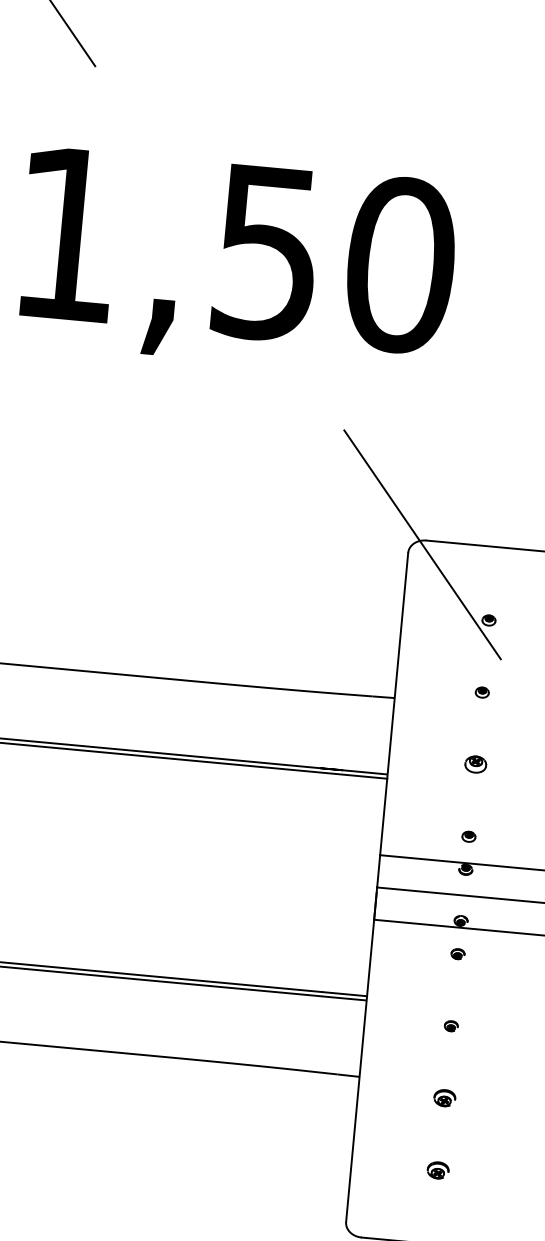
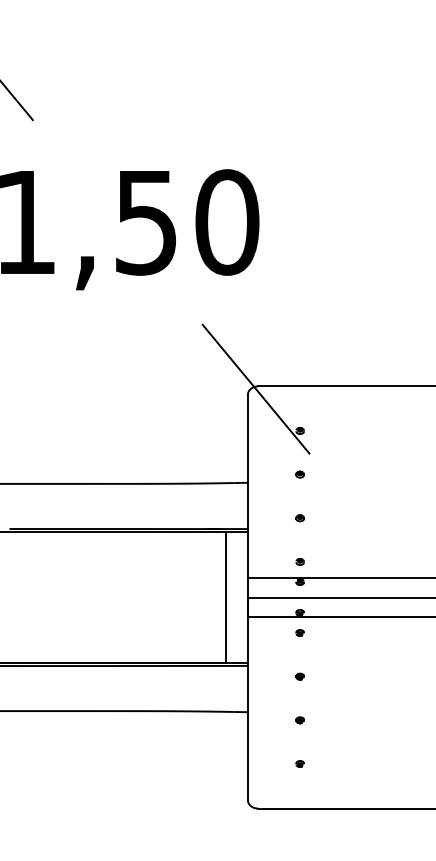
part: (474, 764) -> (299, 518), size x0.62
line: (341, 884) -> (226, 597), added
part: (443, 1098) -> (299, 720), size x0.62
part: (436, 1169) -> (299, 763), size x0.62

